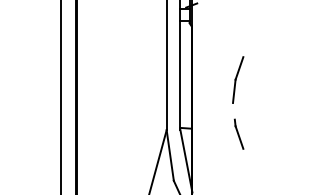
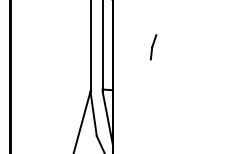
part: (238, 79) -> (153, 46), size x0.6
part: (238, 133) -> (153, 94), removed

